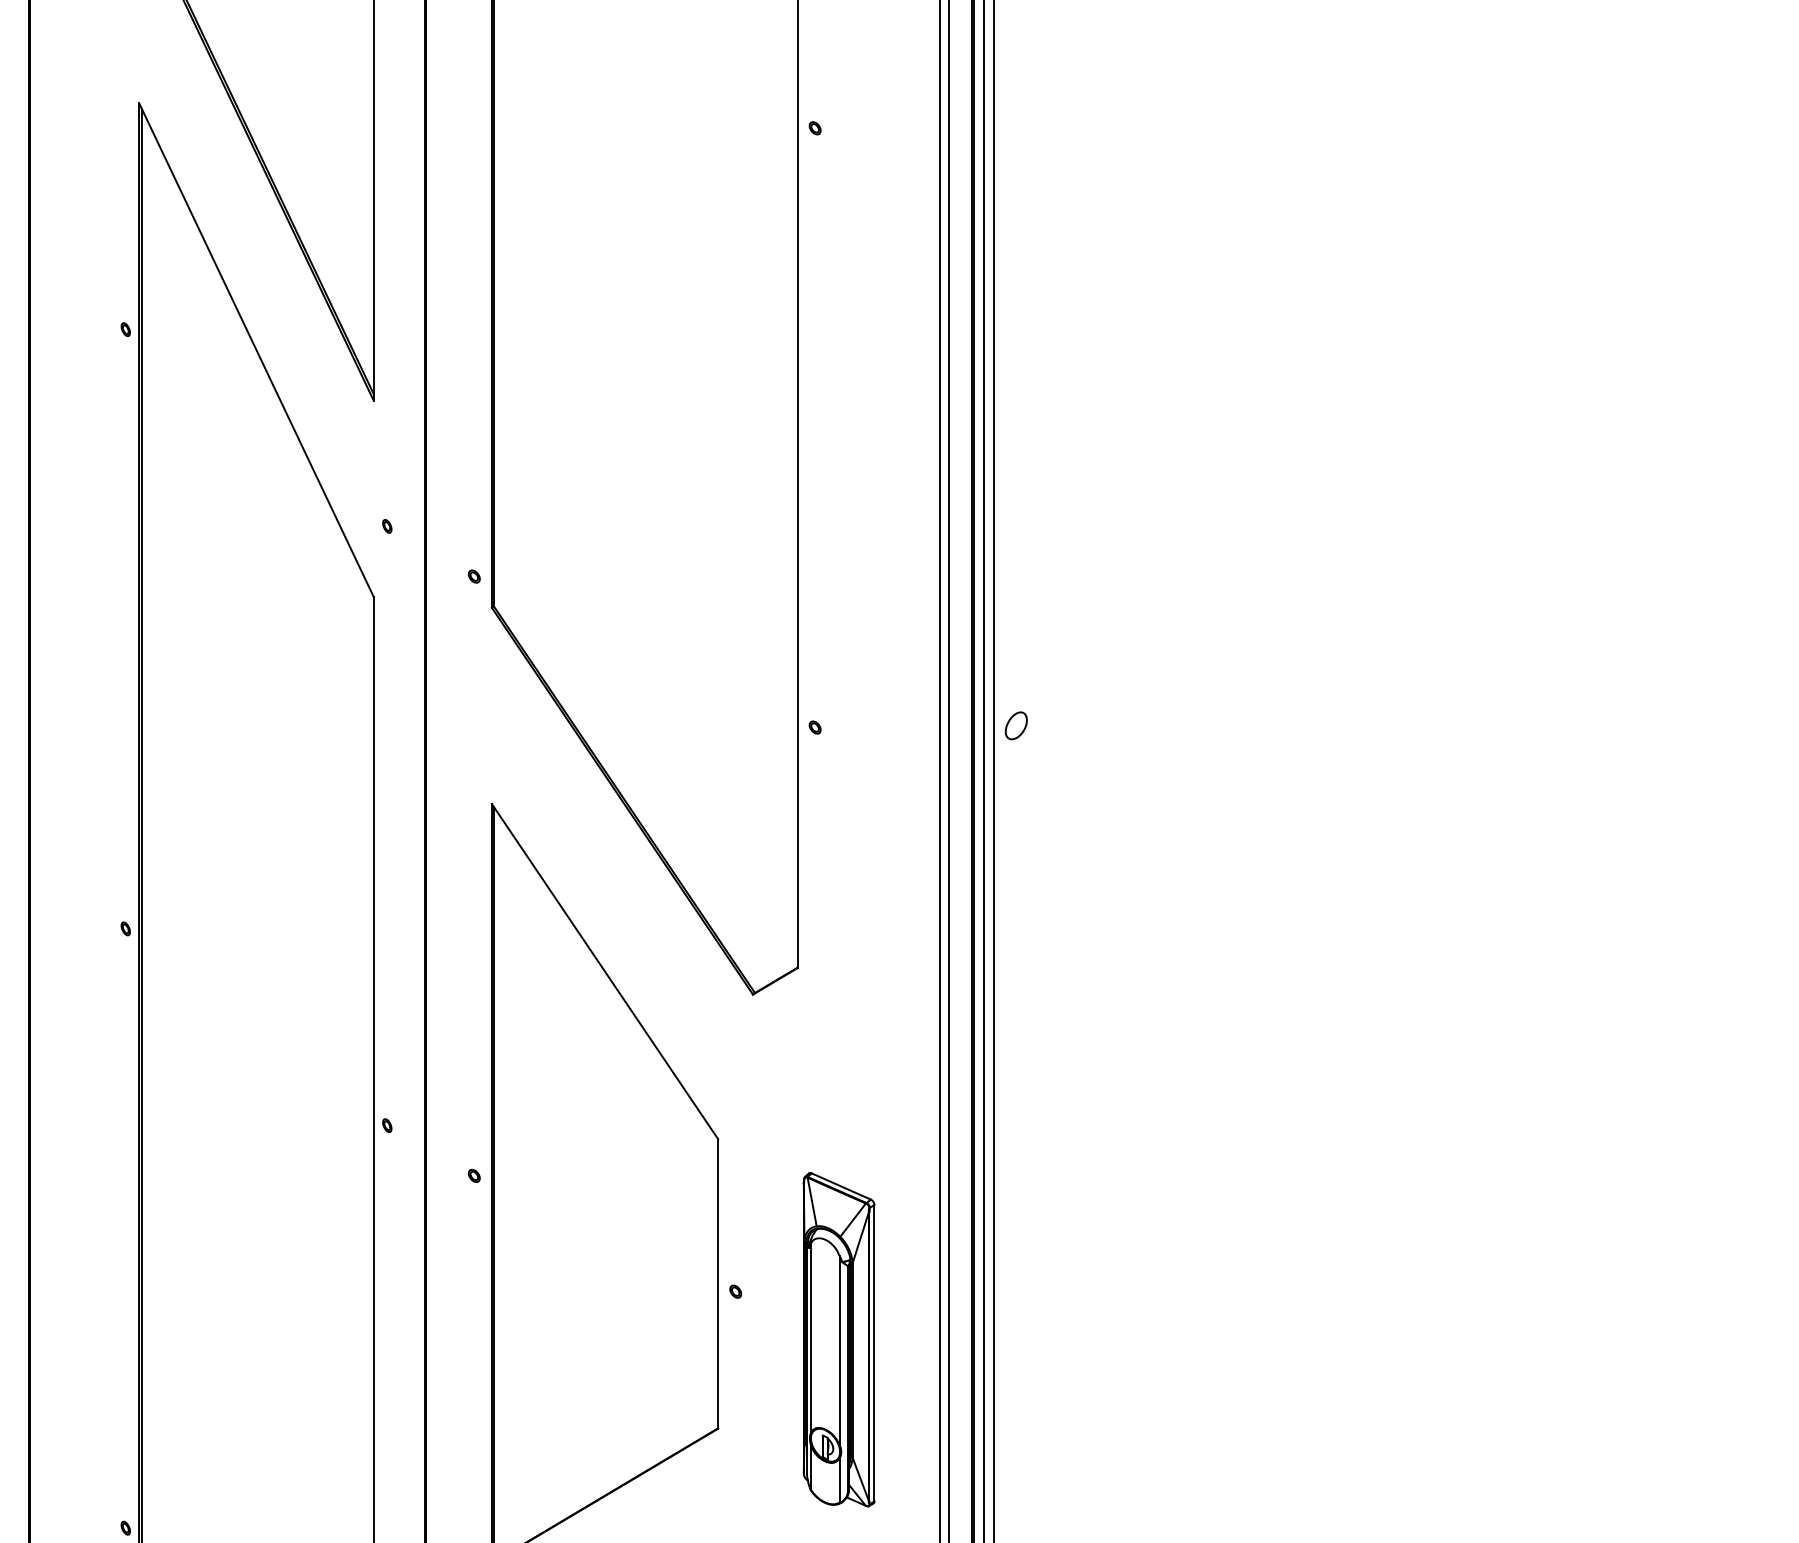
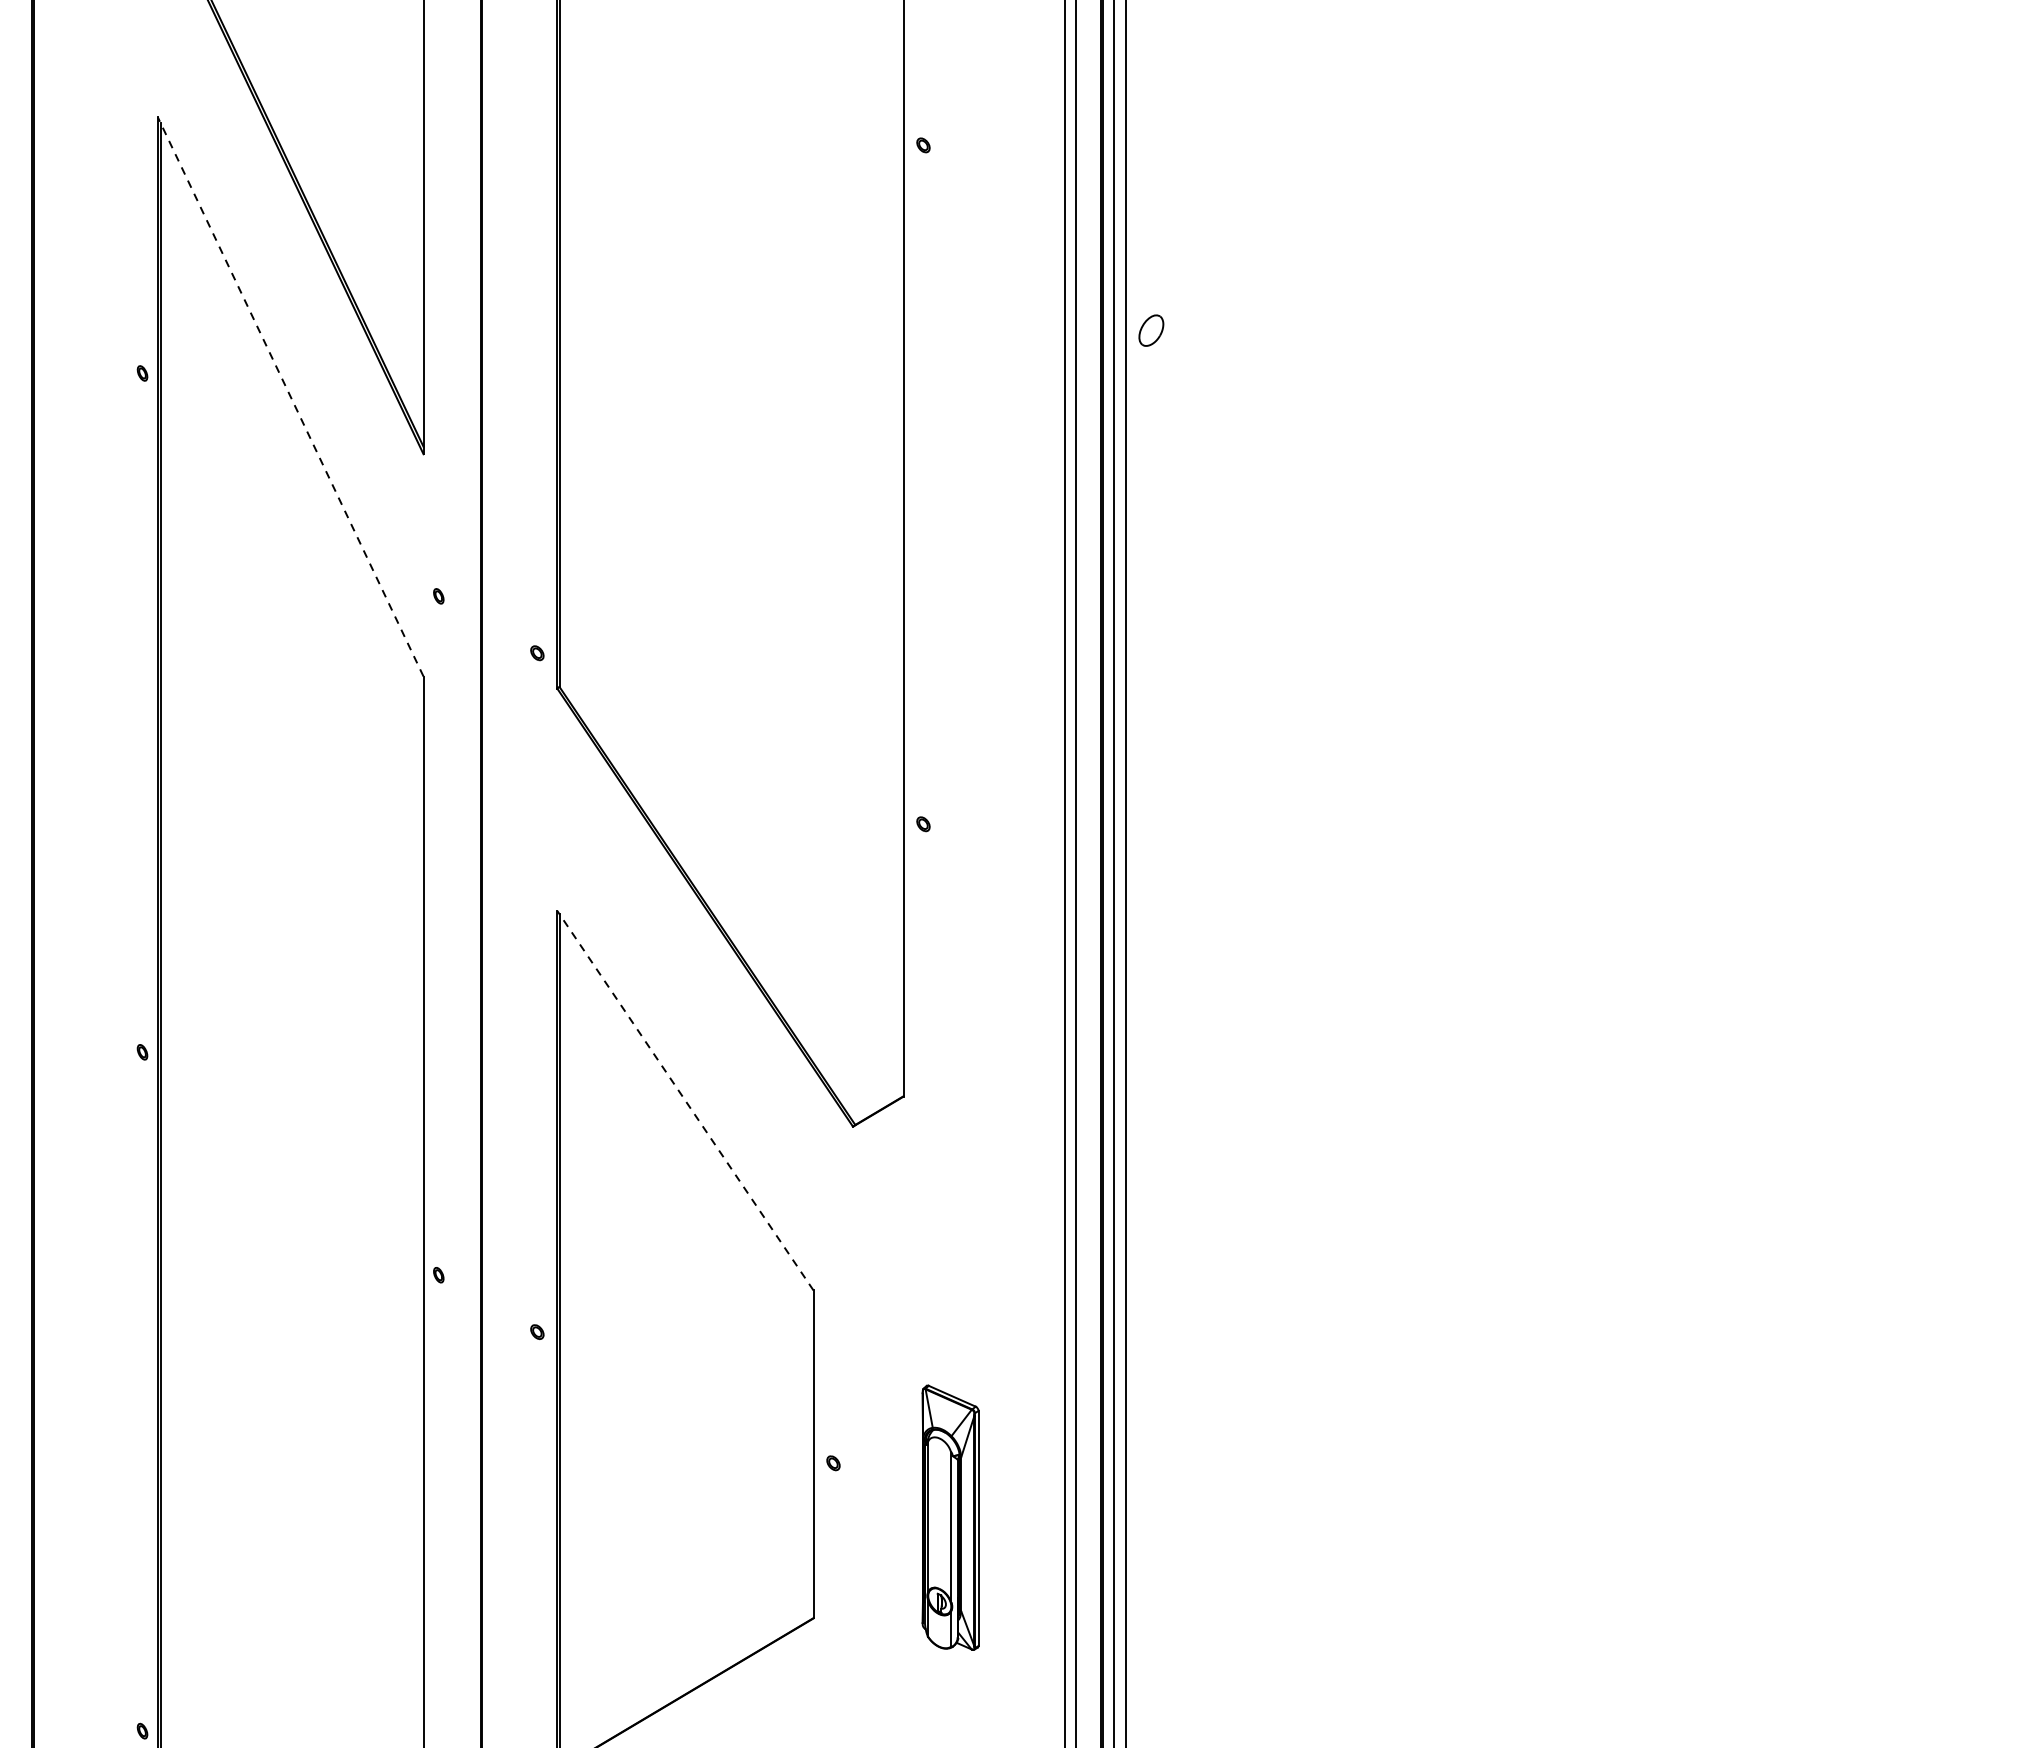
line: (256, 349) -> (290, 395), solid -> dashed
part: (1015, 725) -> (1150, 330), moved
line: (604, 971) -> (684, 1100), solid -> dashed
part: (838, 1339) -> (949, 1517), size x0.7

